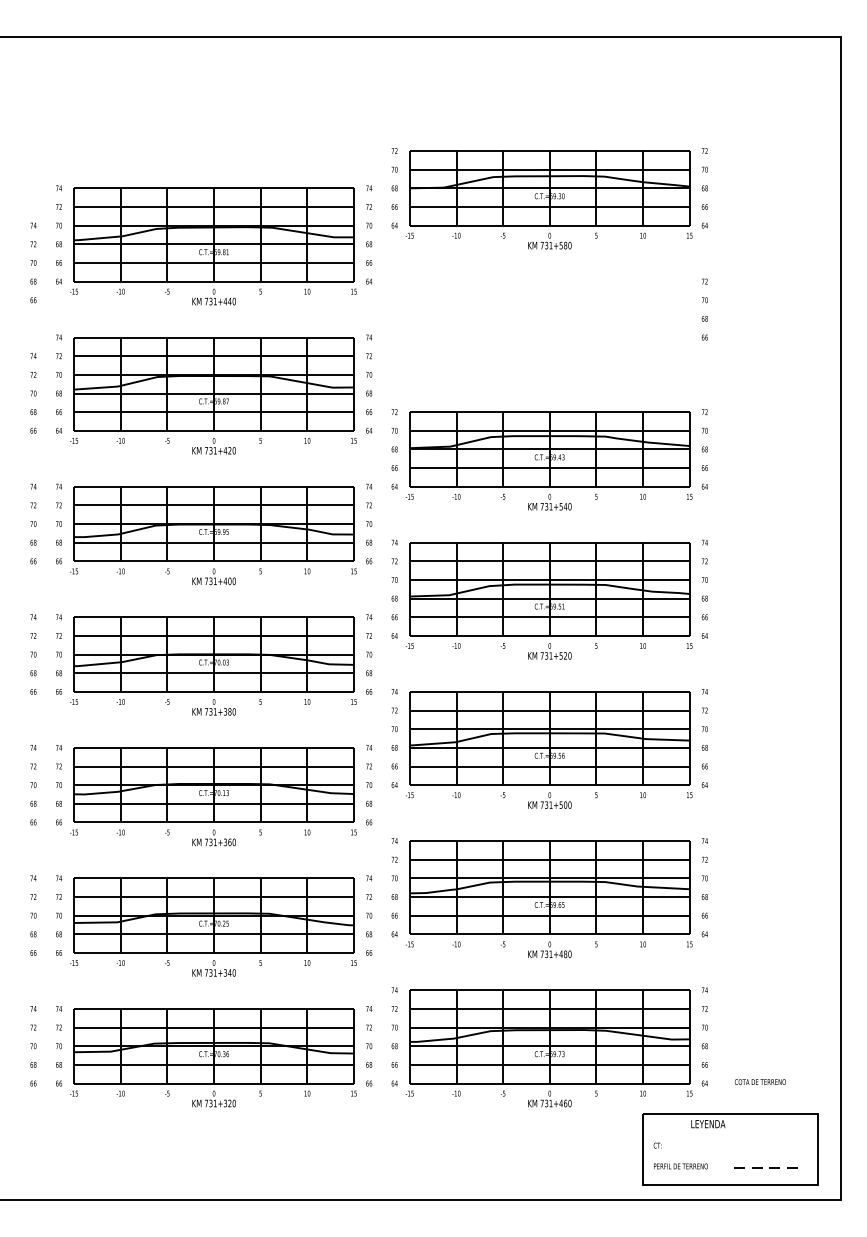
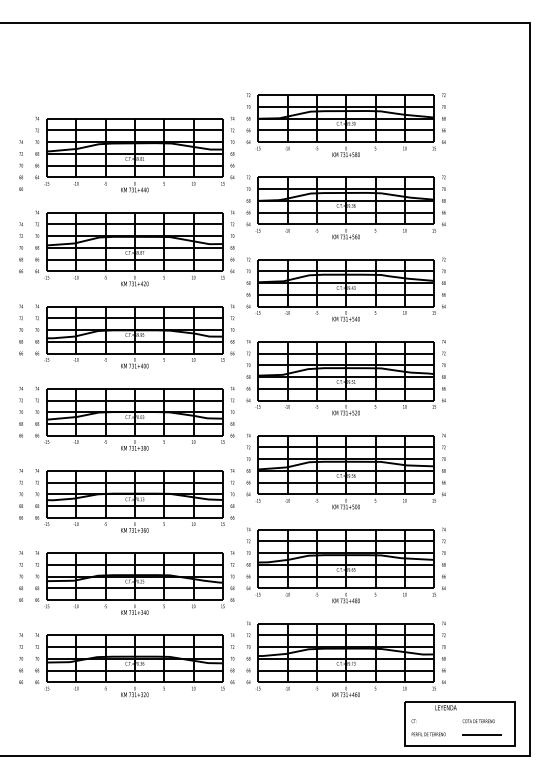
part: (548, 329) -> (345, 207), added
text: (759, 1082) -> (478, 721), moved
line: (766, 1168) -> (482, 735), dashed -> solid

